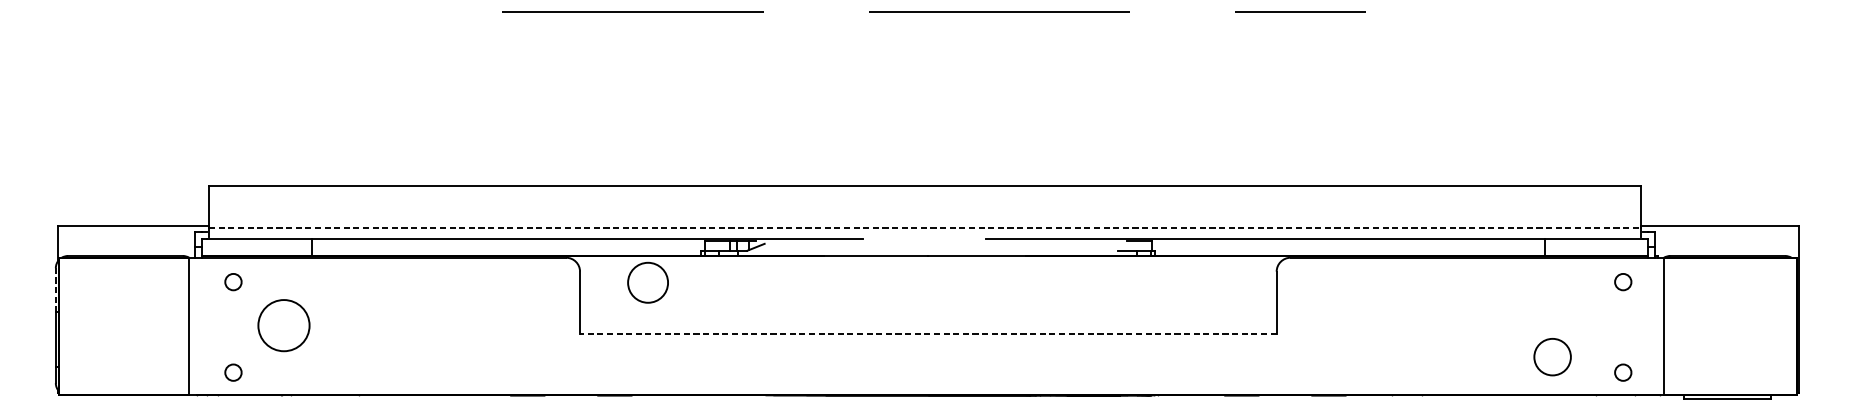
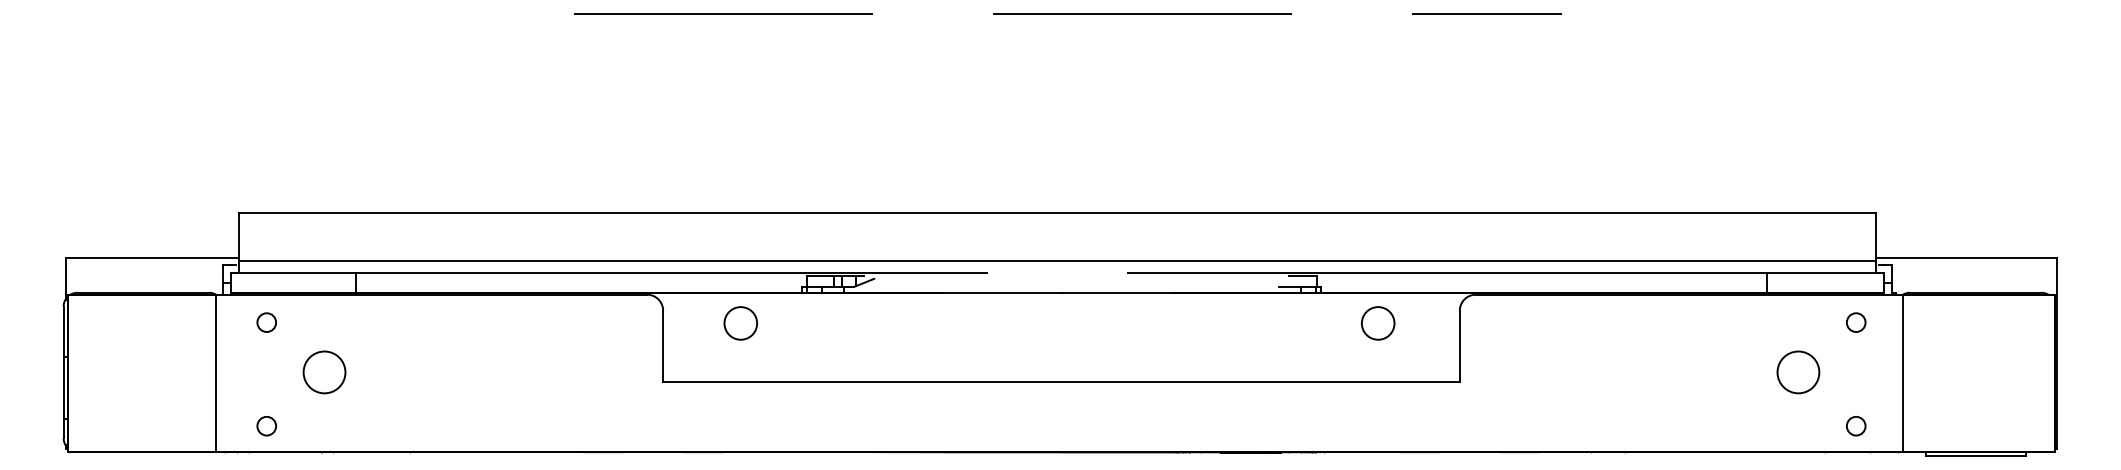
line: (924, 227) -> (1057, 260), dashed -> solid
circle: (647, 282) -> (740, 323), size x0.71
circle: (1205, 282) -> (1378, 323), added
line: (55, 289) -> (63, 331), dashed -> solid
circle: (283, 325) -> (324, 372), size x0.71
line: (927, 334) -> (1060, 382), dashed -> solid
circle: (1552, 357) -> (1798, 372), moved

